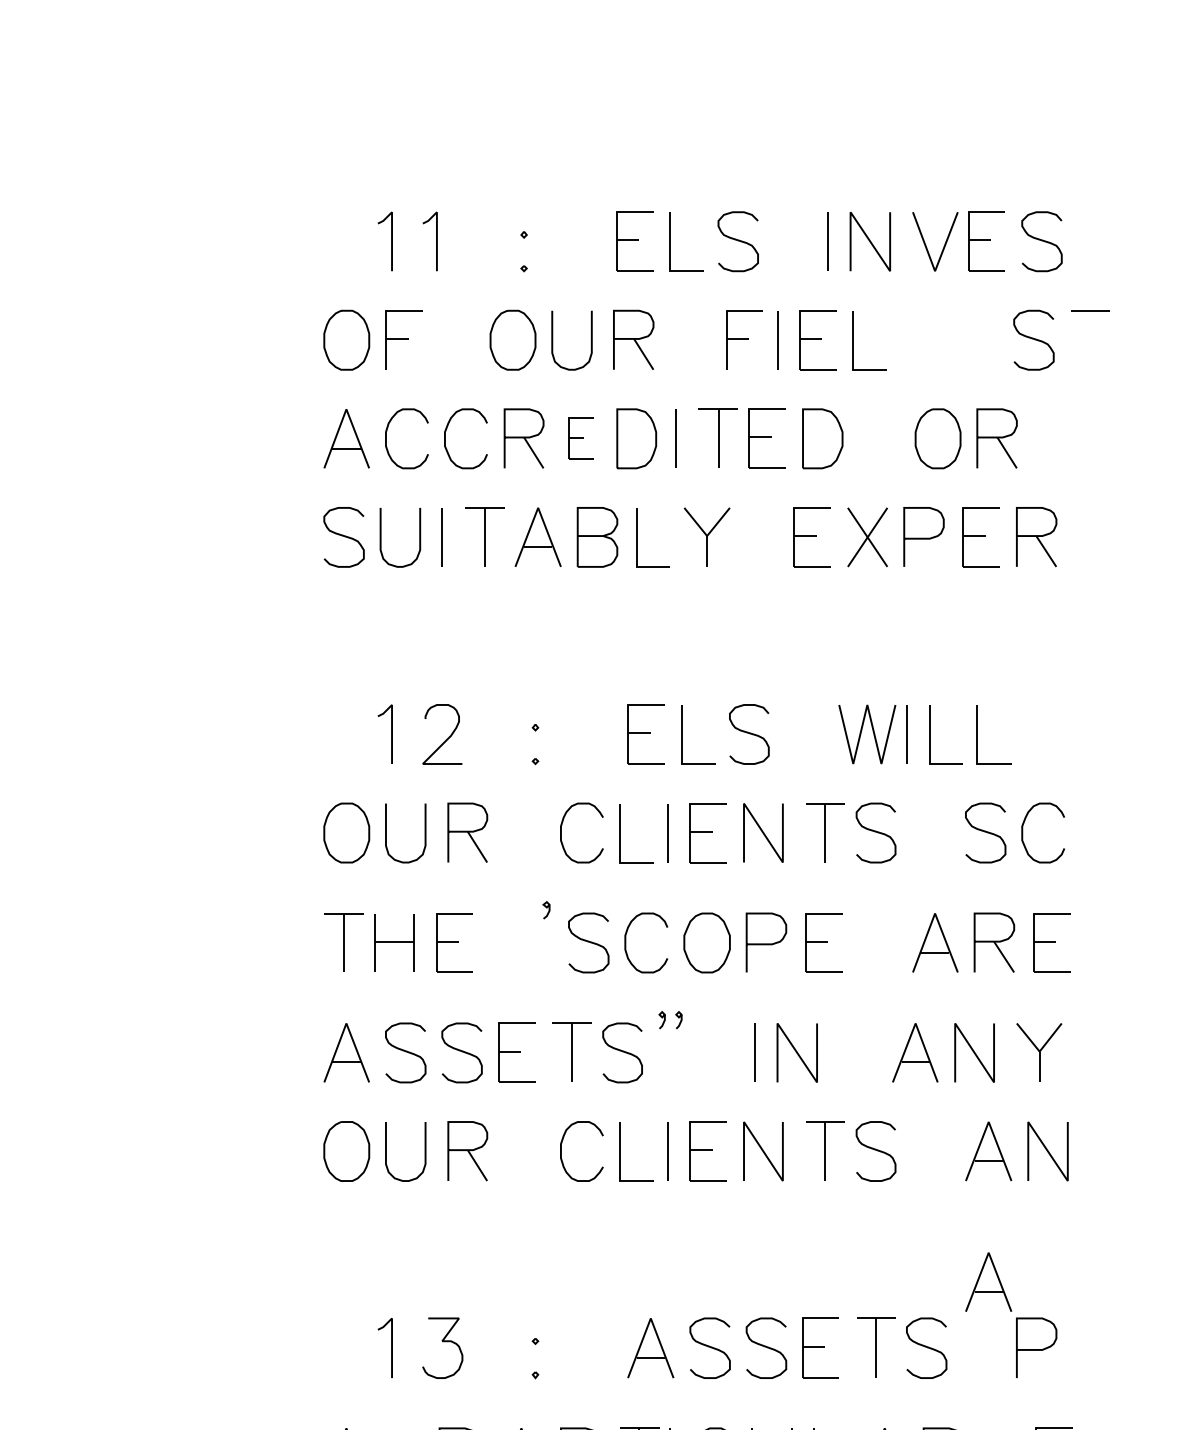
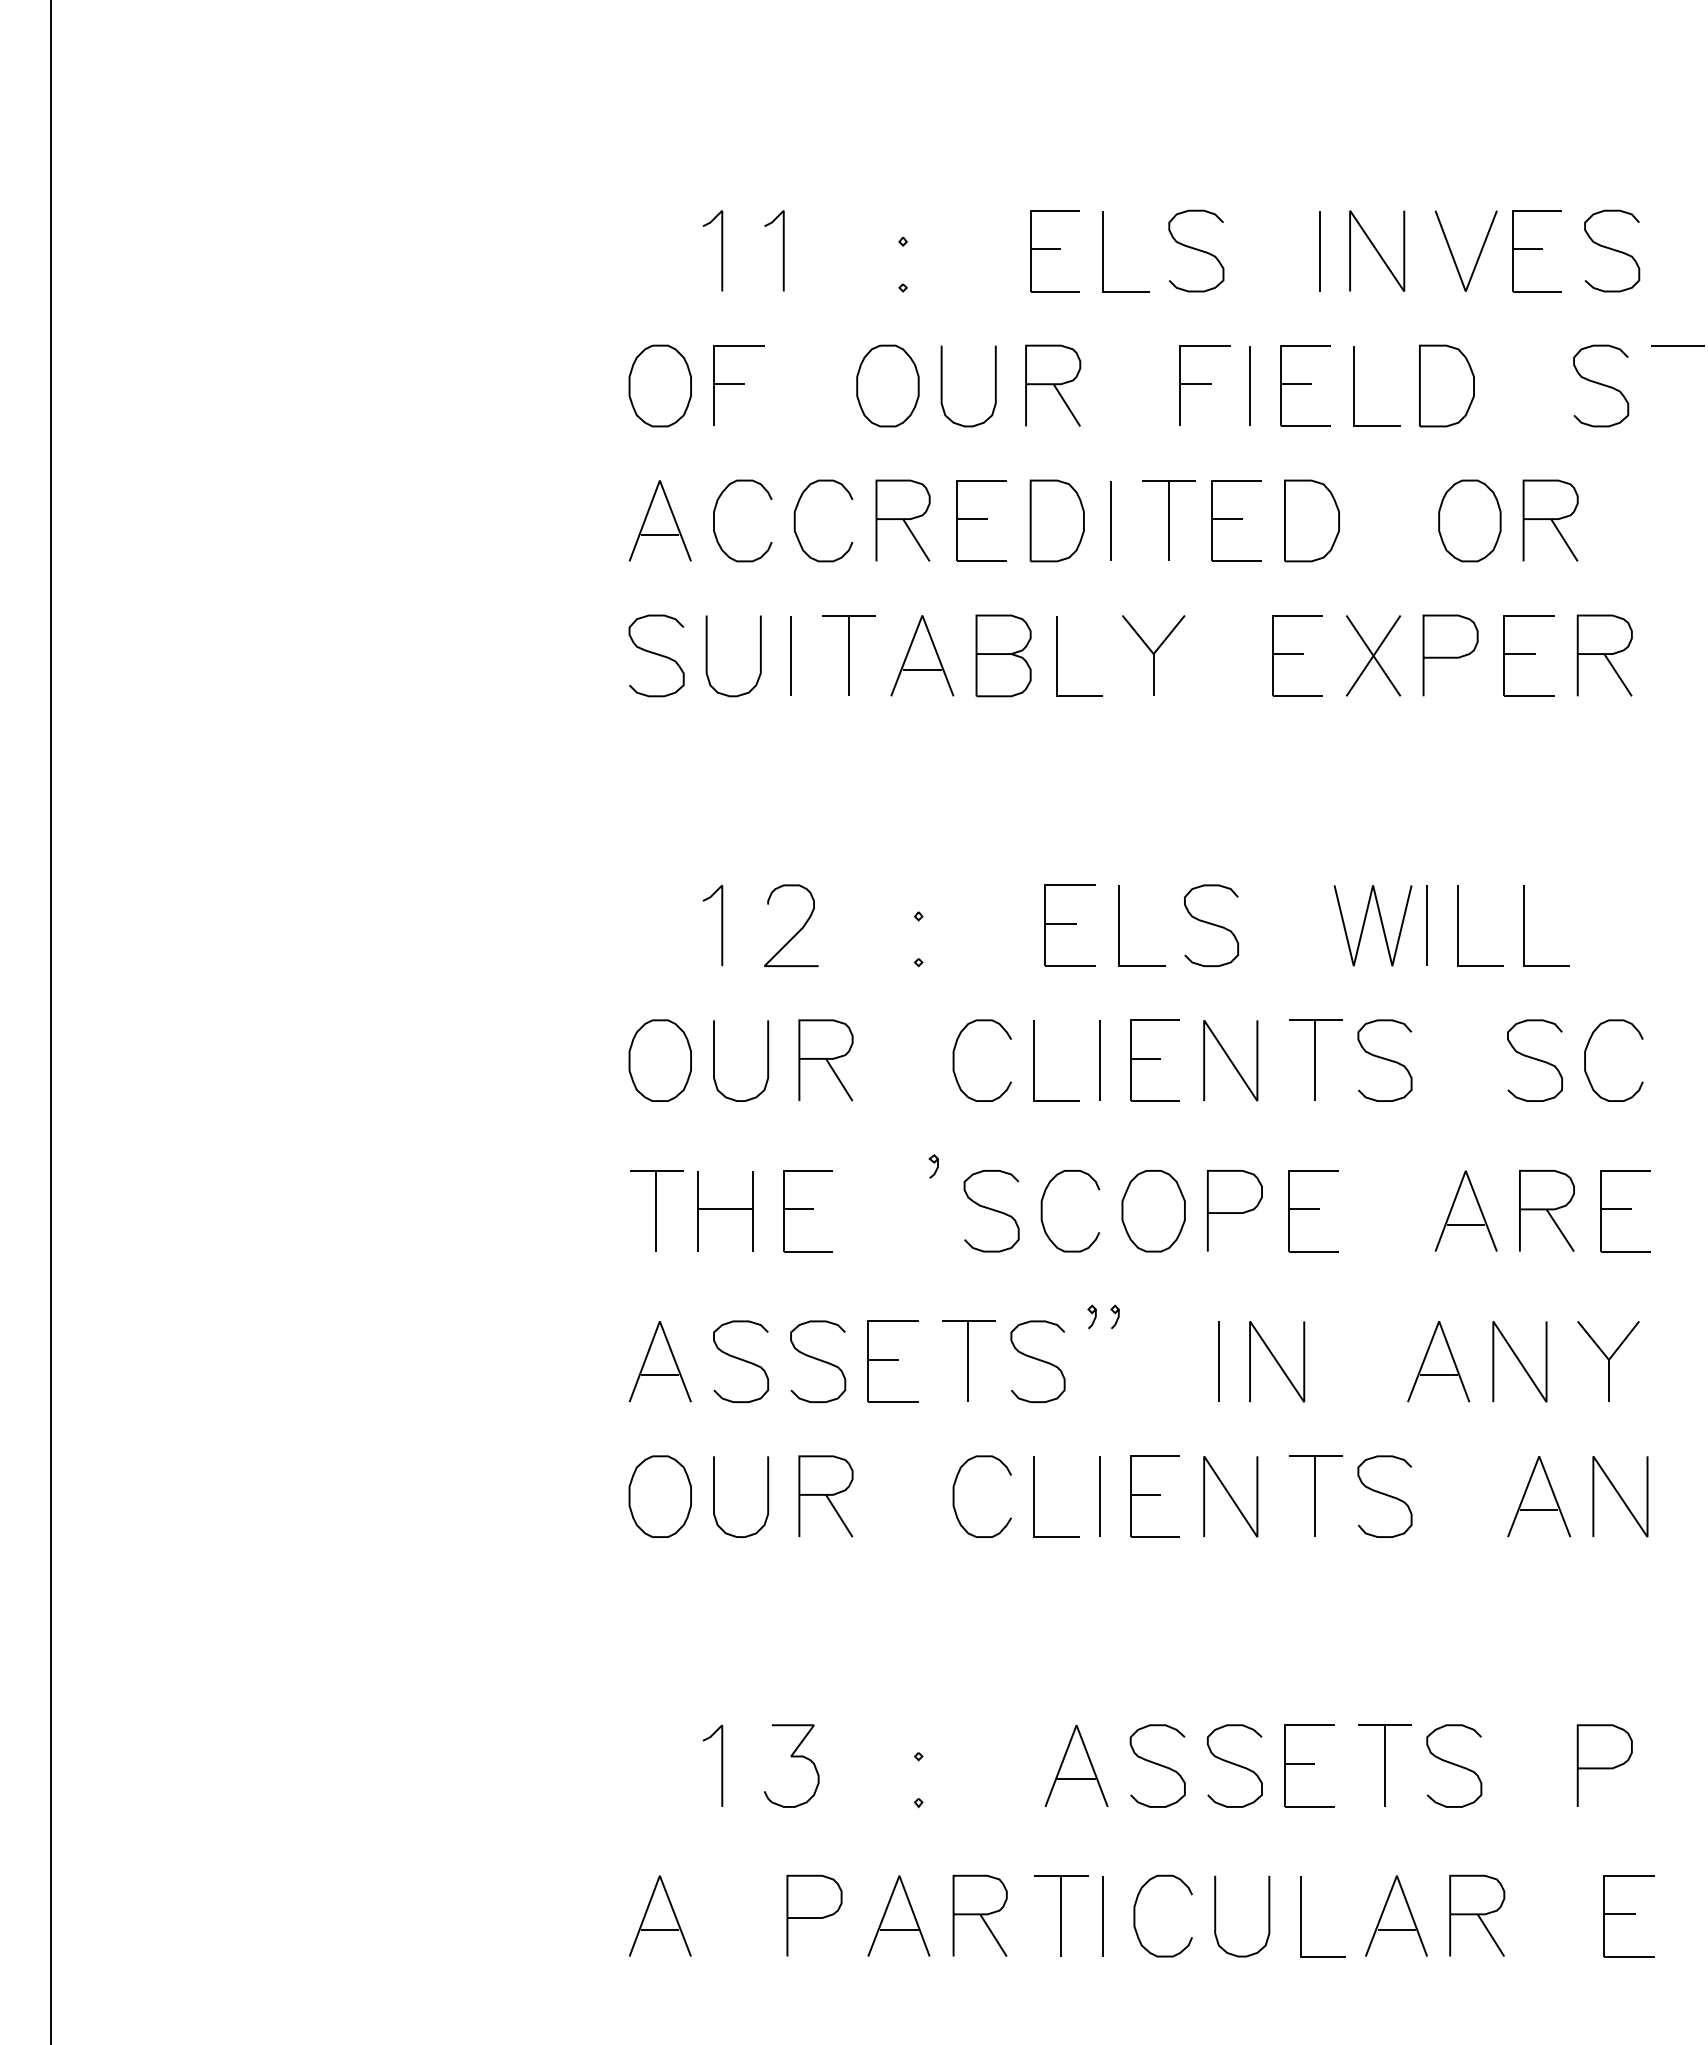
part: (920, 339) -> (1446, 385), added
part: (581, 438) -> (981, 520), size x1.43
part: (988, 1282) -> (1539, 1675), removed

